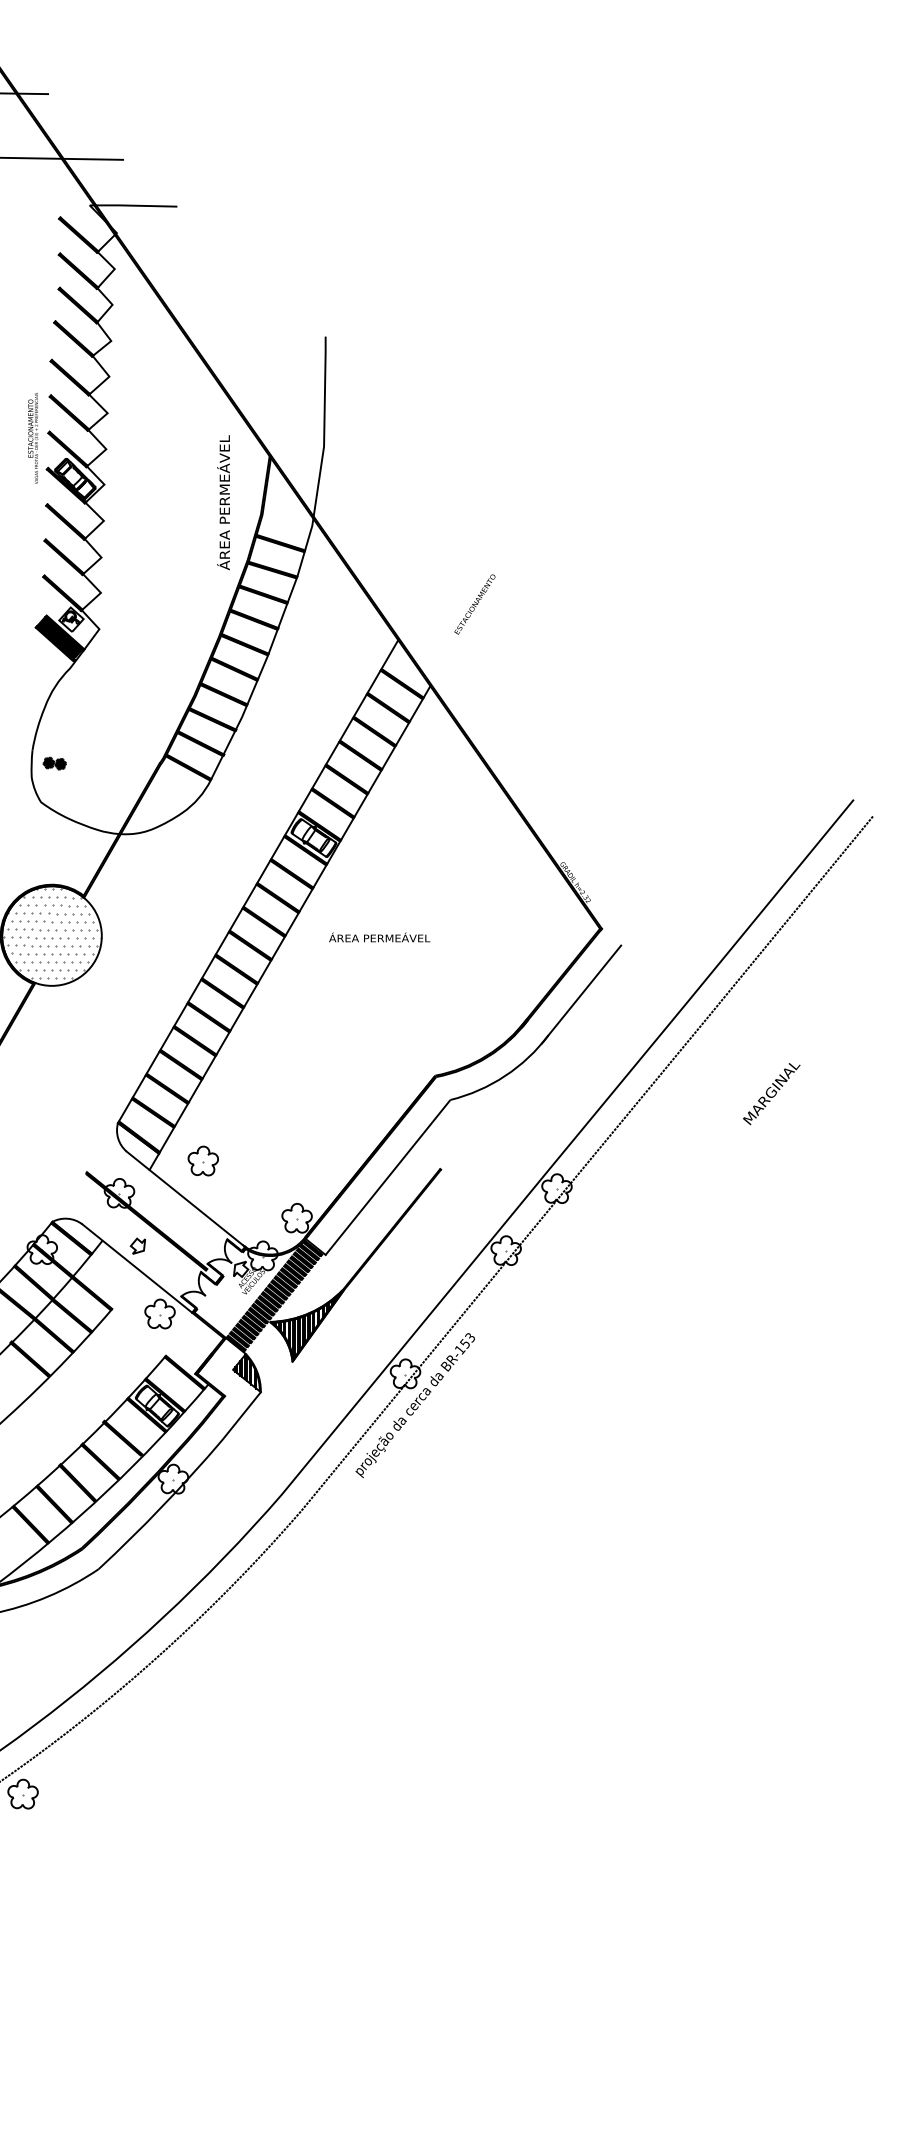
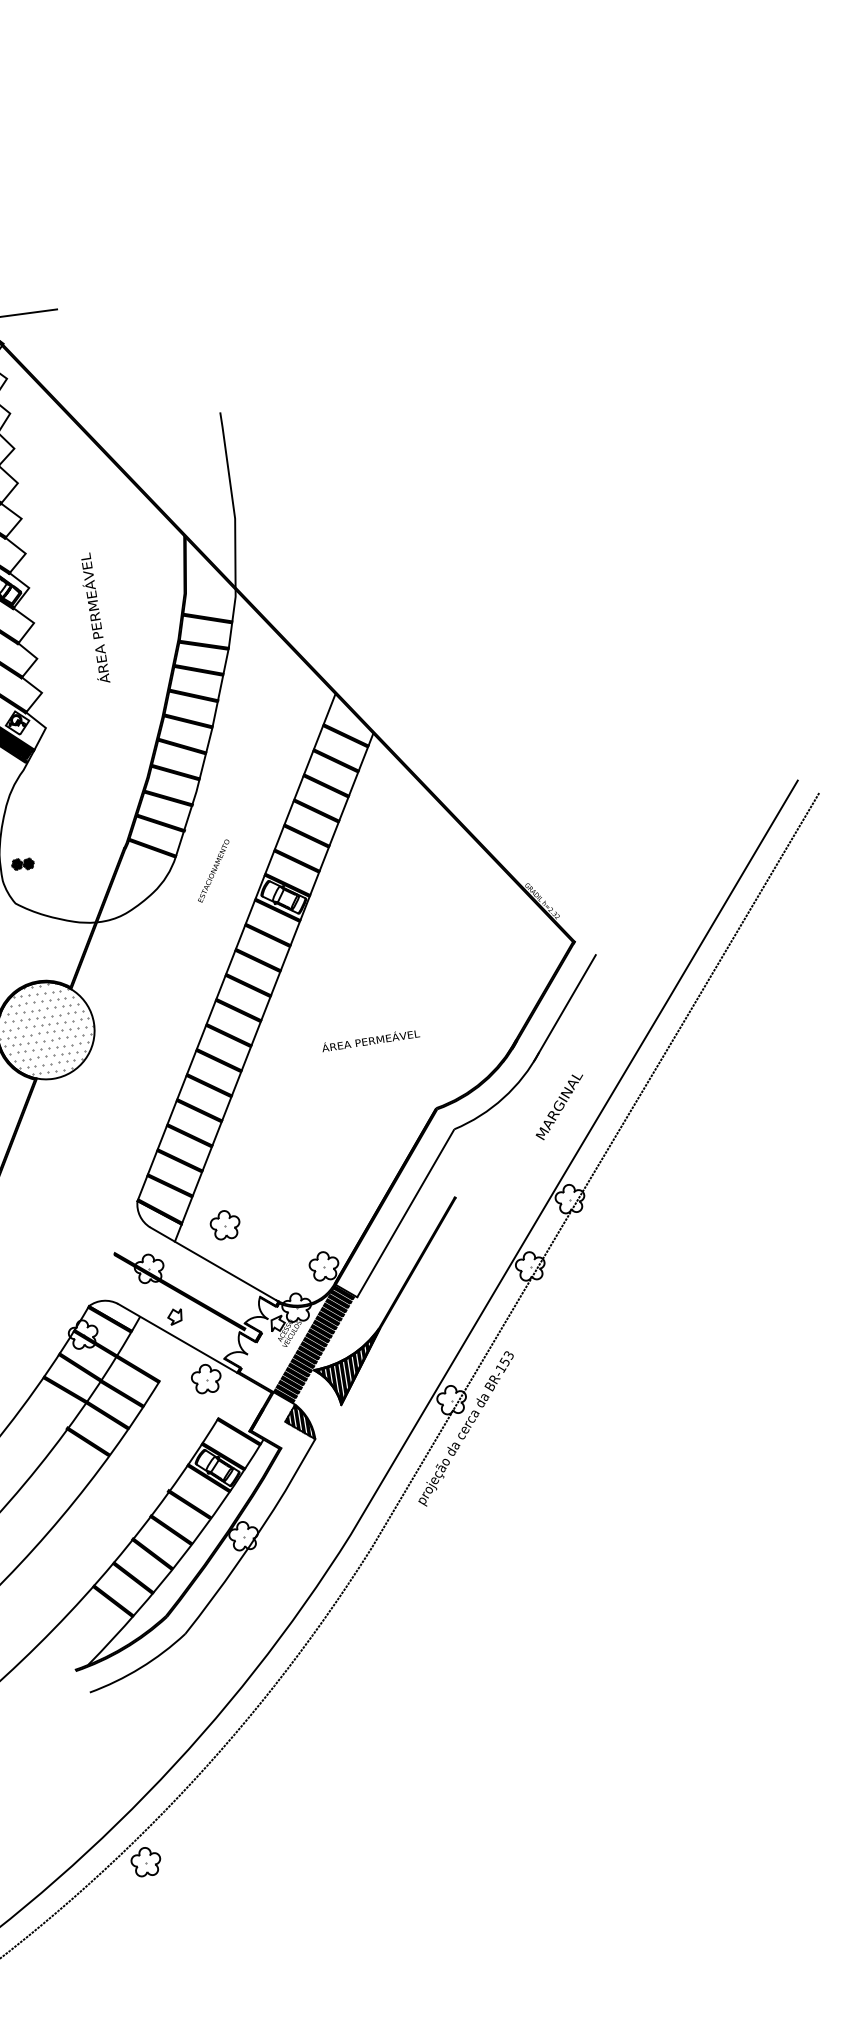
text: (223, 502) -> (94, 618), moved
text: (474, 604) -> (213, 871), moved
text: (379, 937) -> (370, 1040), moved
text: (771, 1094) -> (559, 1107), moved

